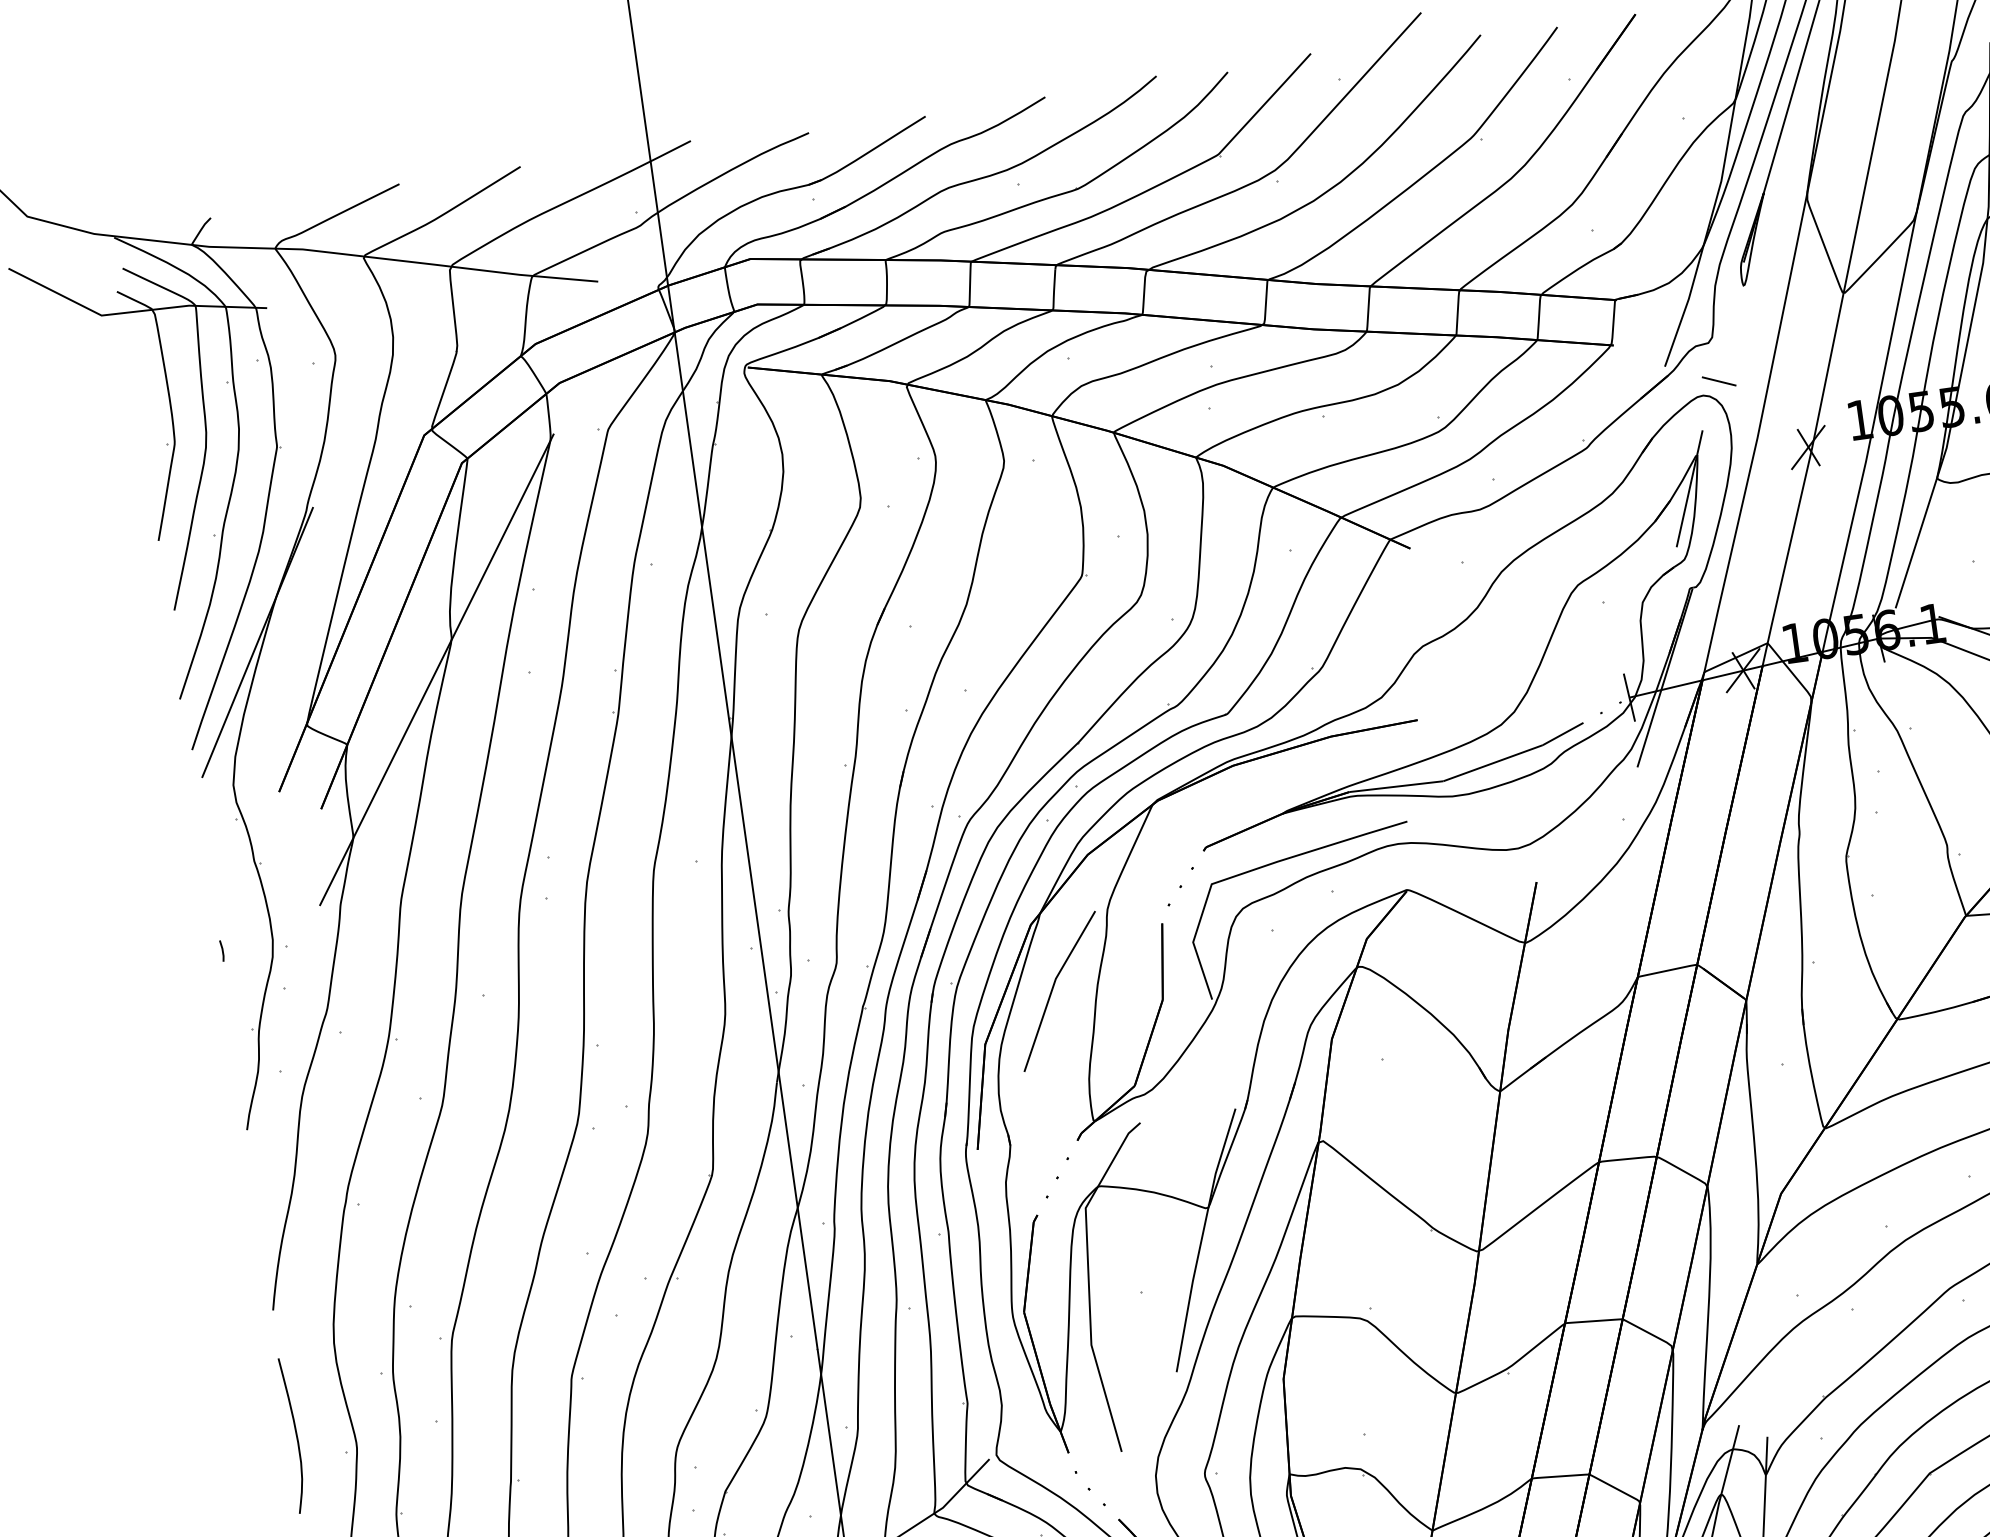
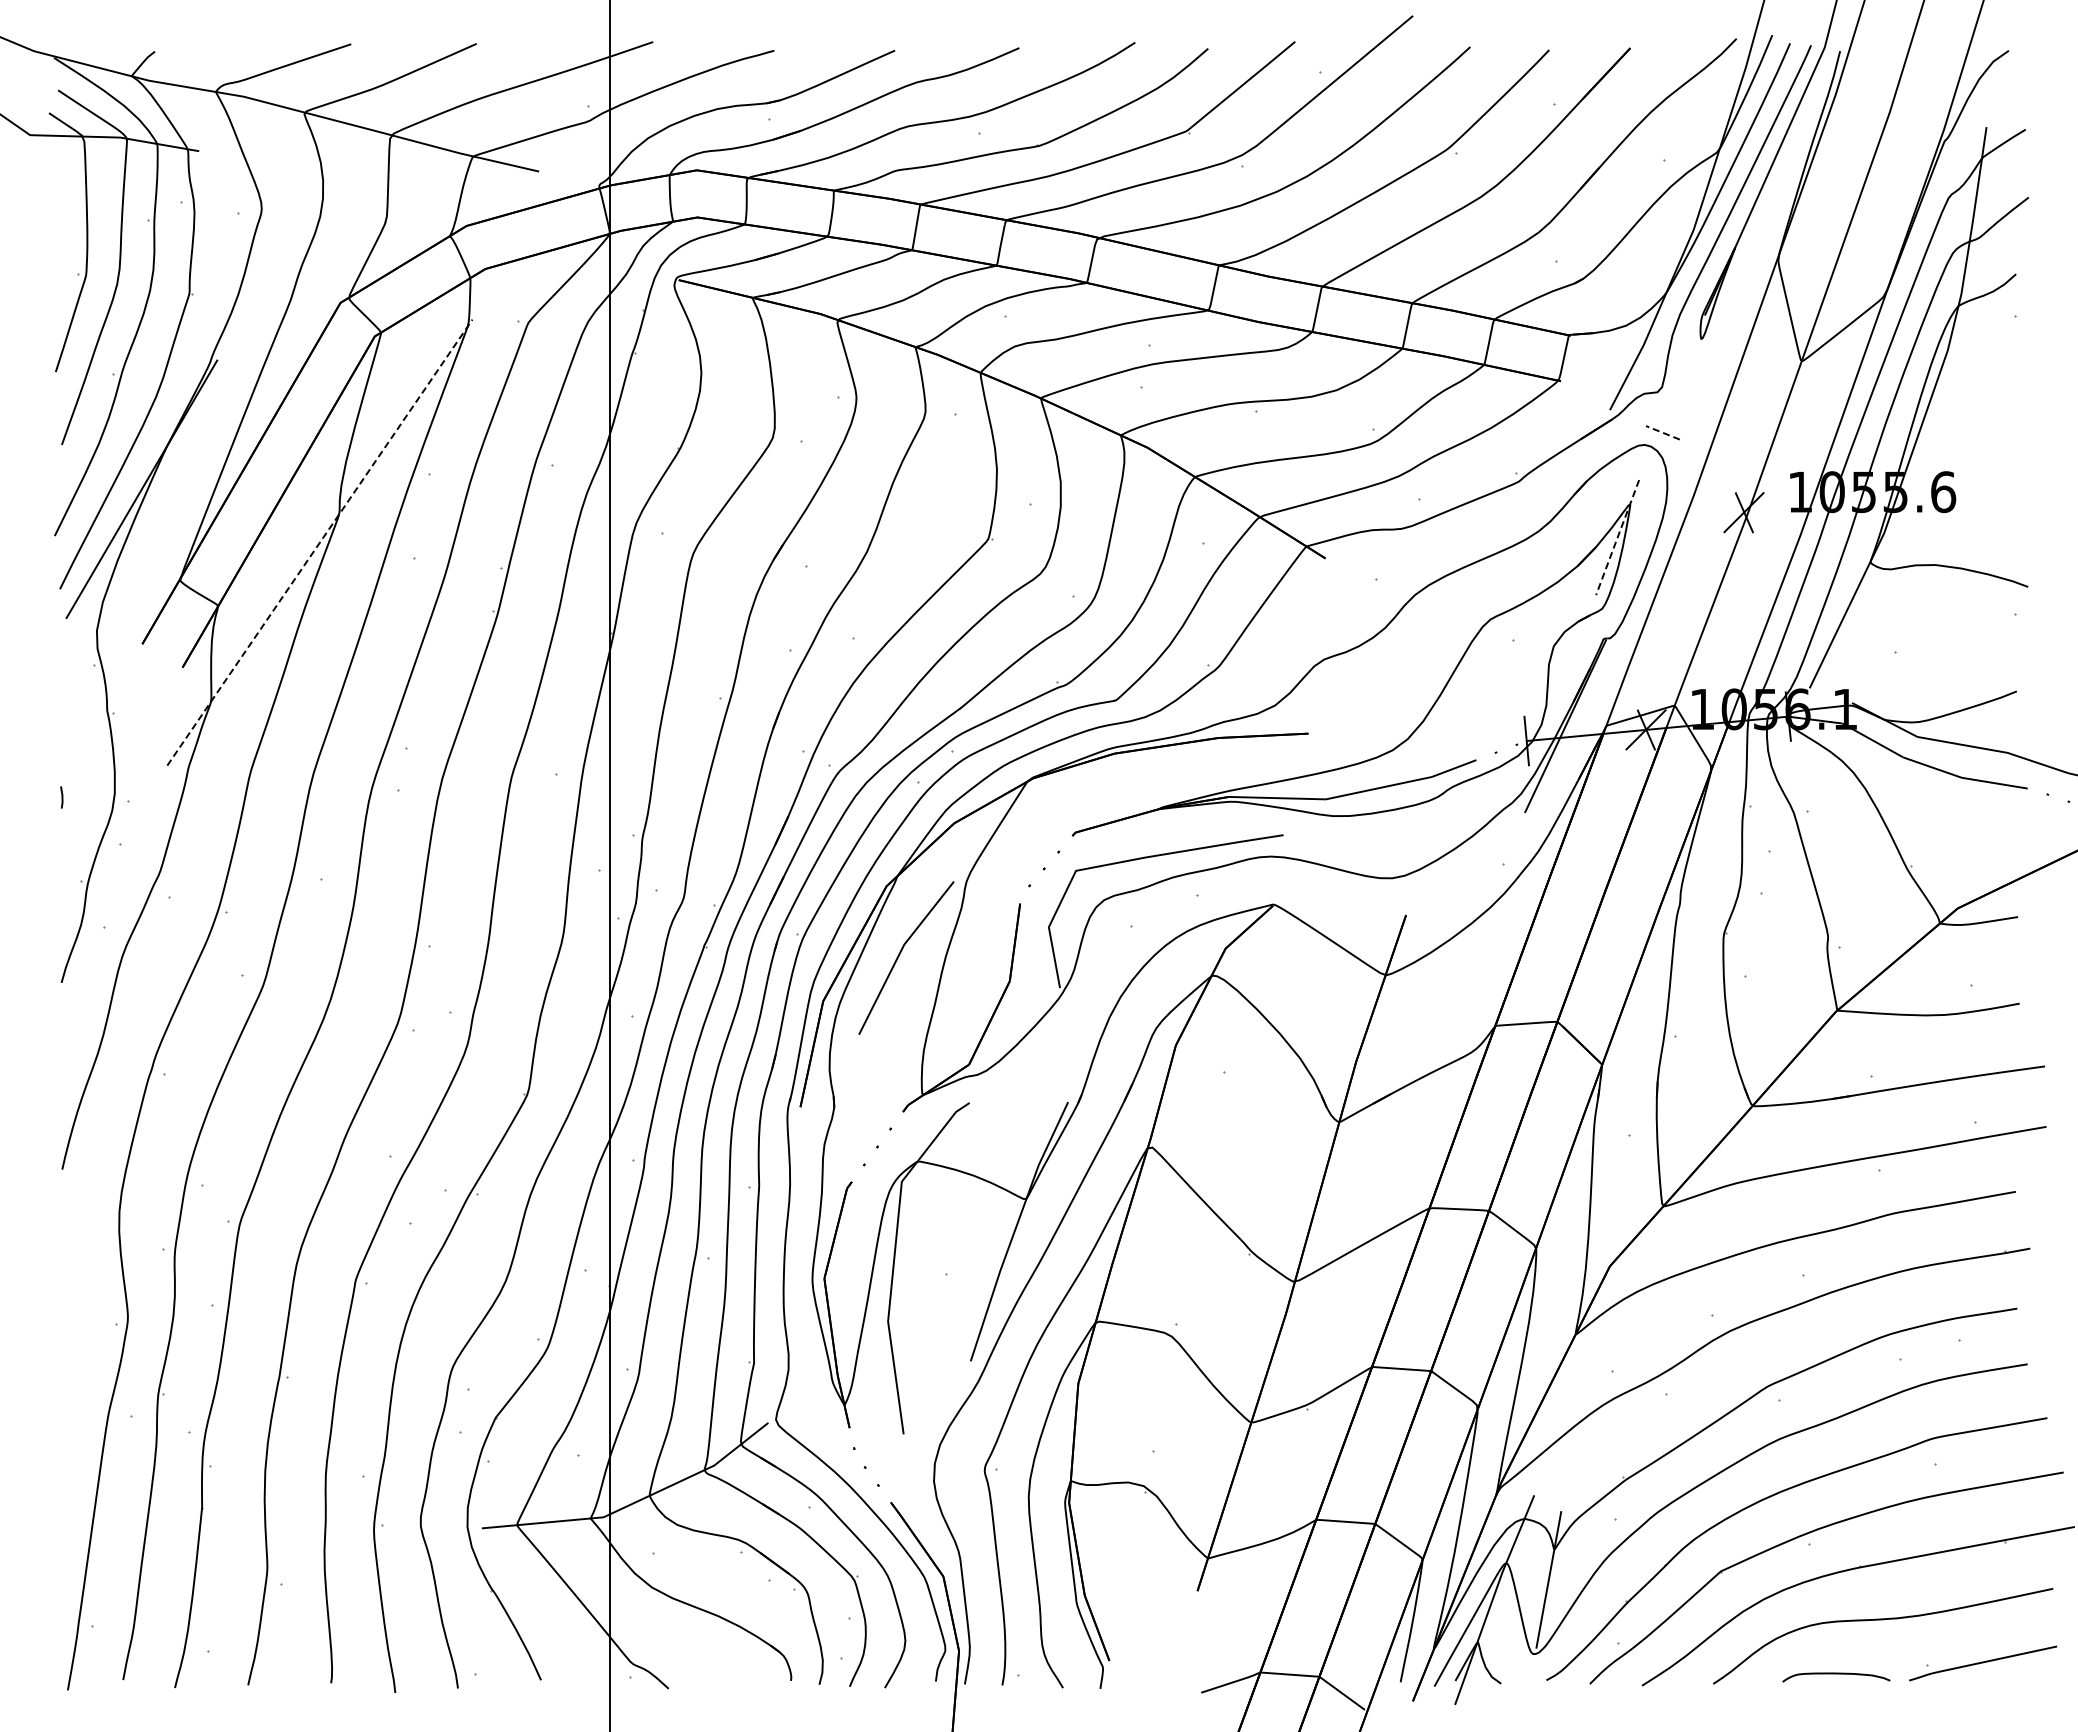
line: (1718, 381) -> (1662, 432), solid -> dashed
line: (1689, 489) -> (1617, 538), solid -> dashed
line: (437, 669) -> (320, 542), solid -> dashed
curve: (295, 1435) -> (67, 1299), removed

